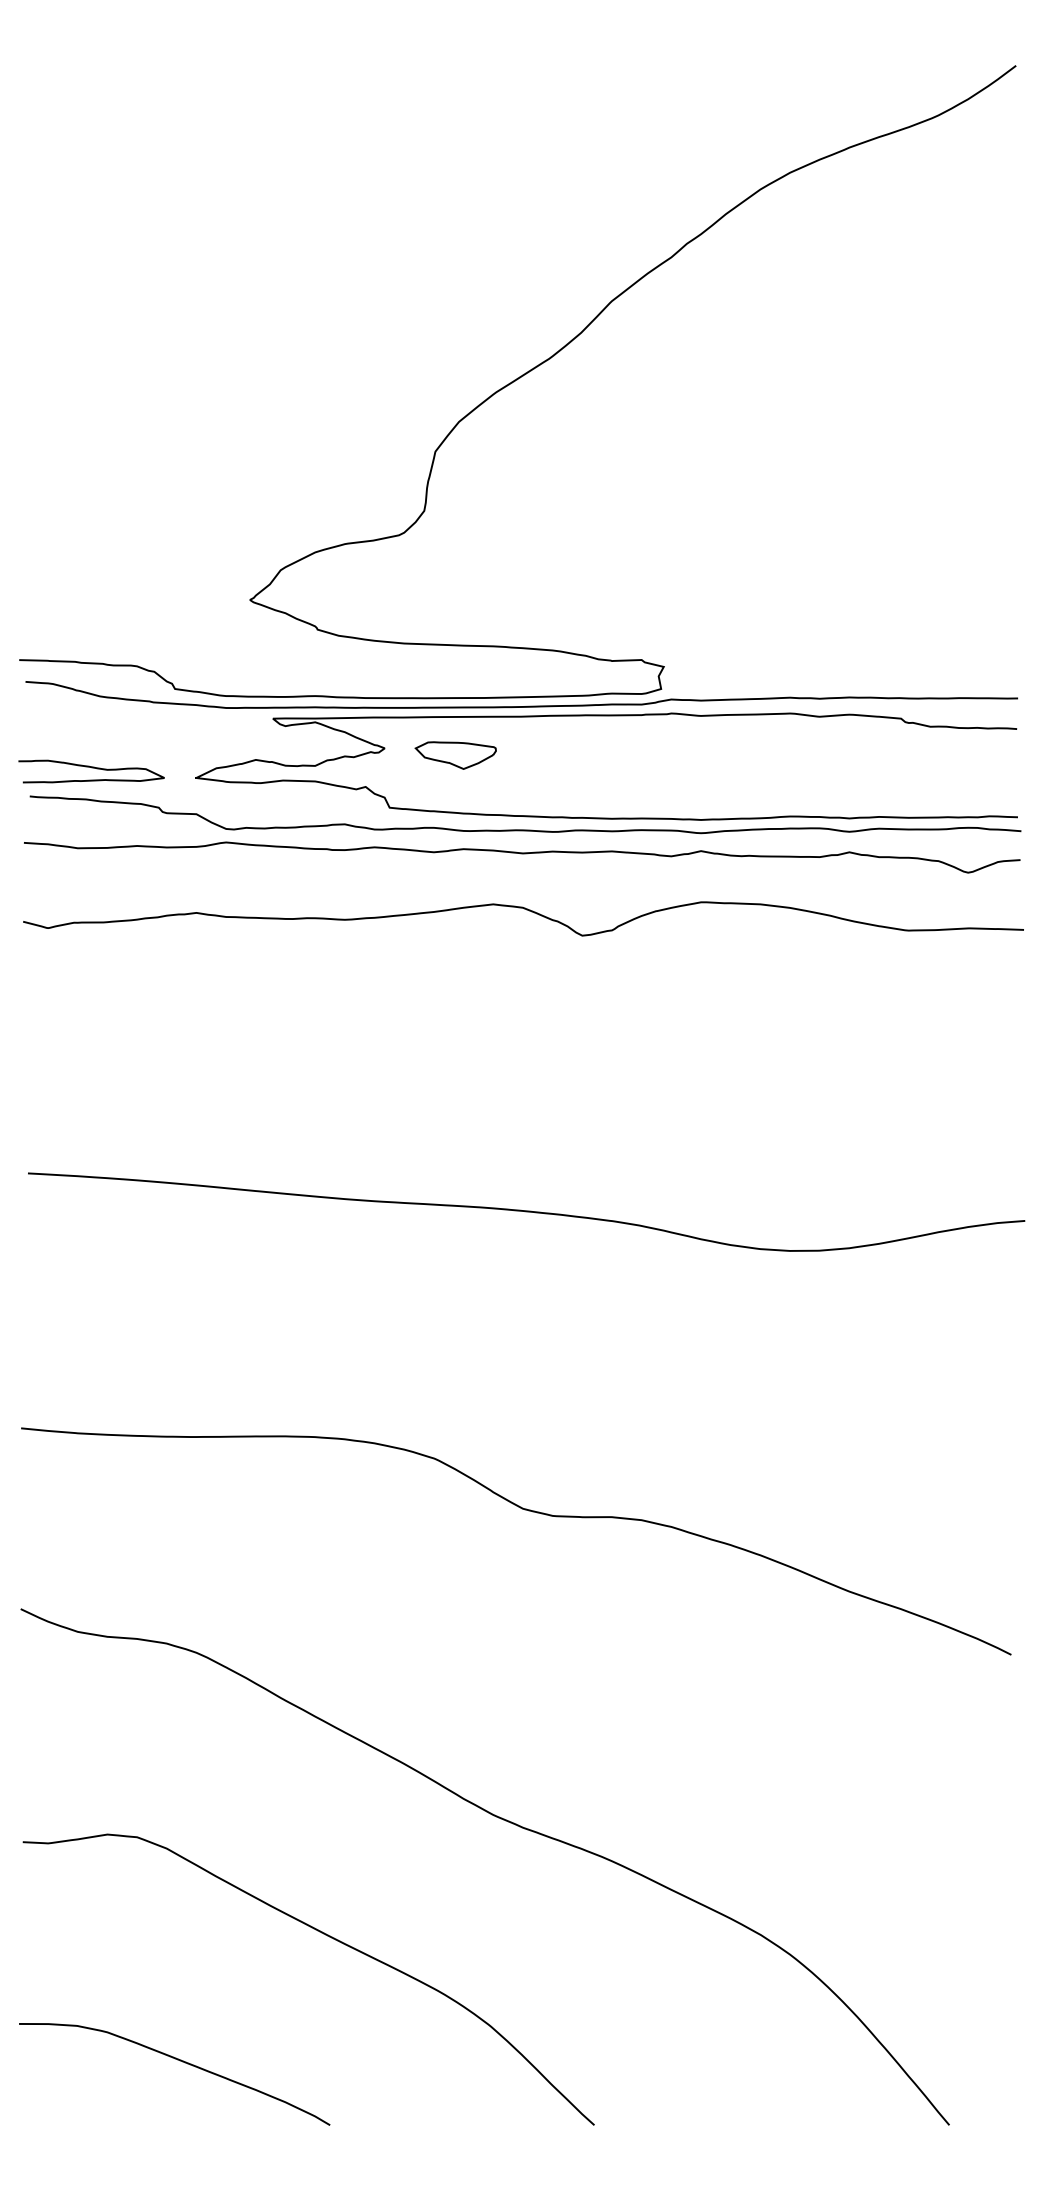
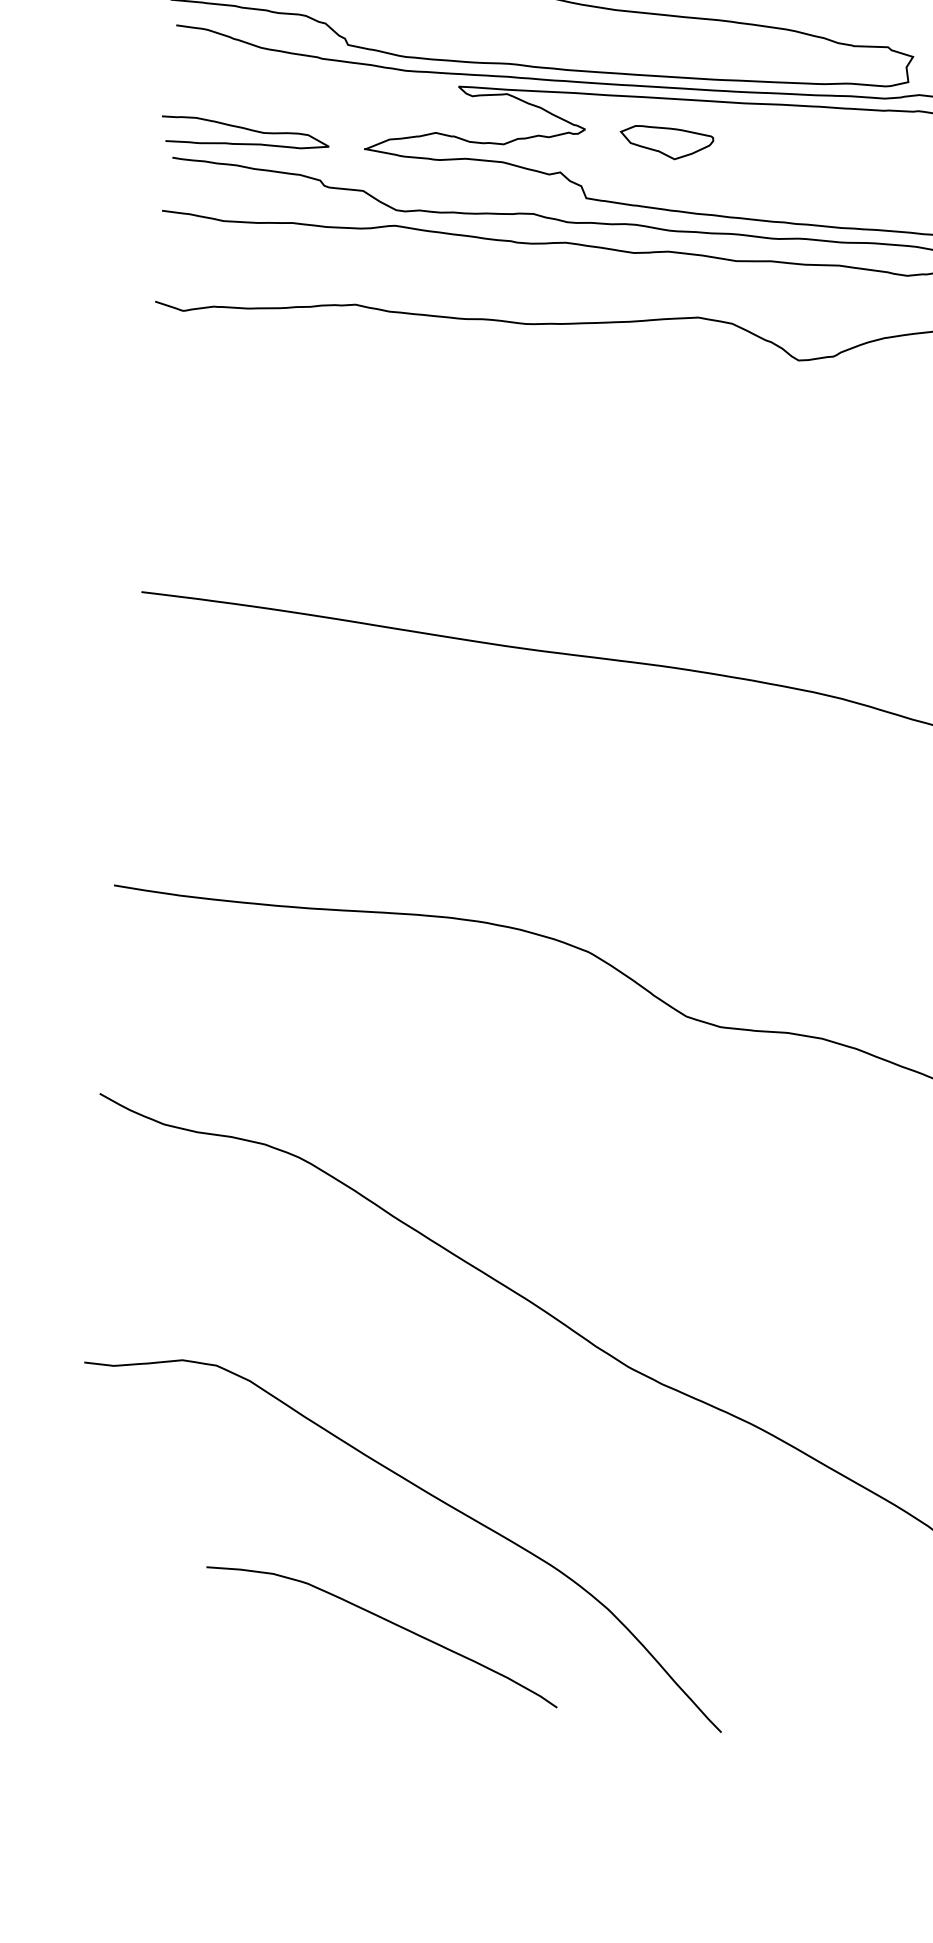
curve: (177, 2060) -> (386, 1621), moved

